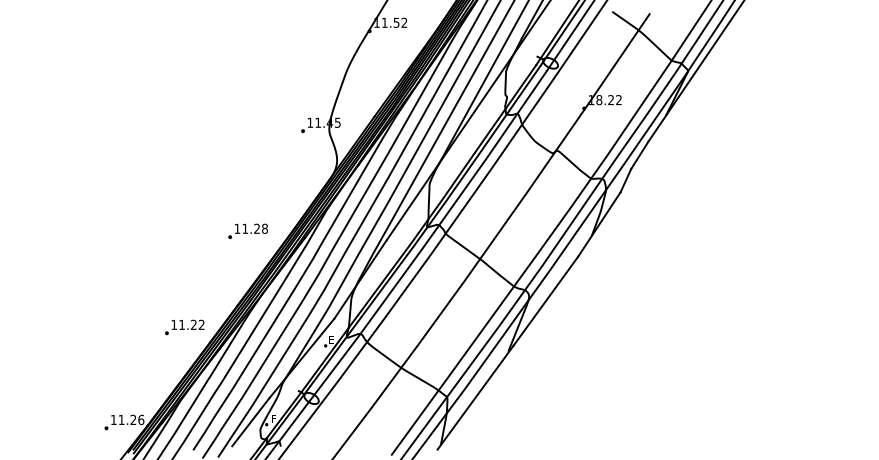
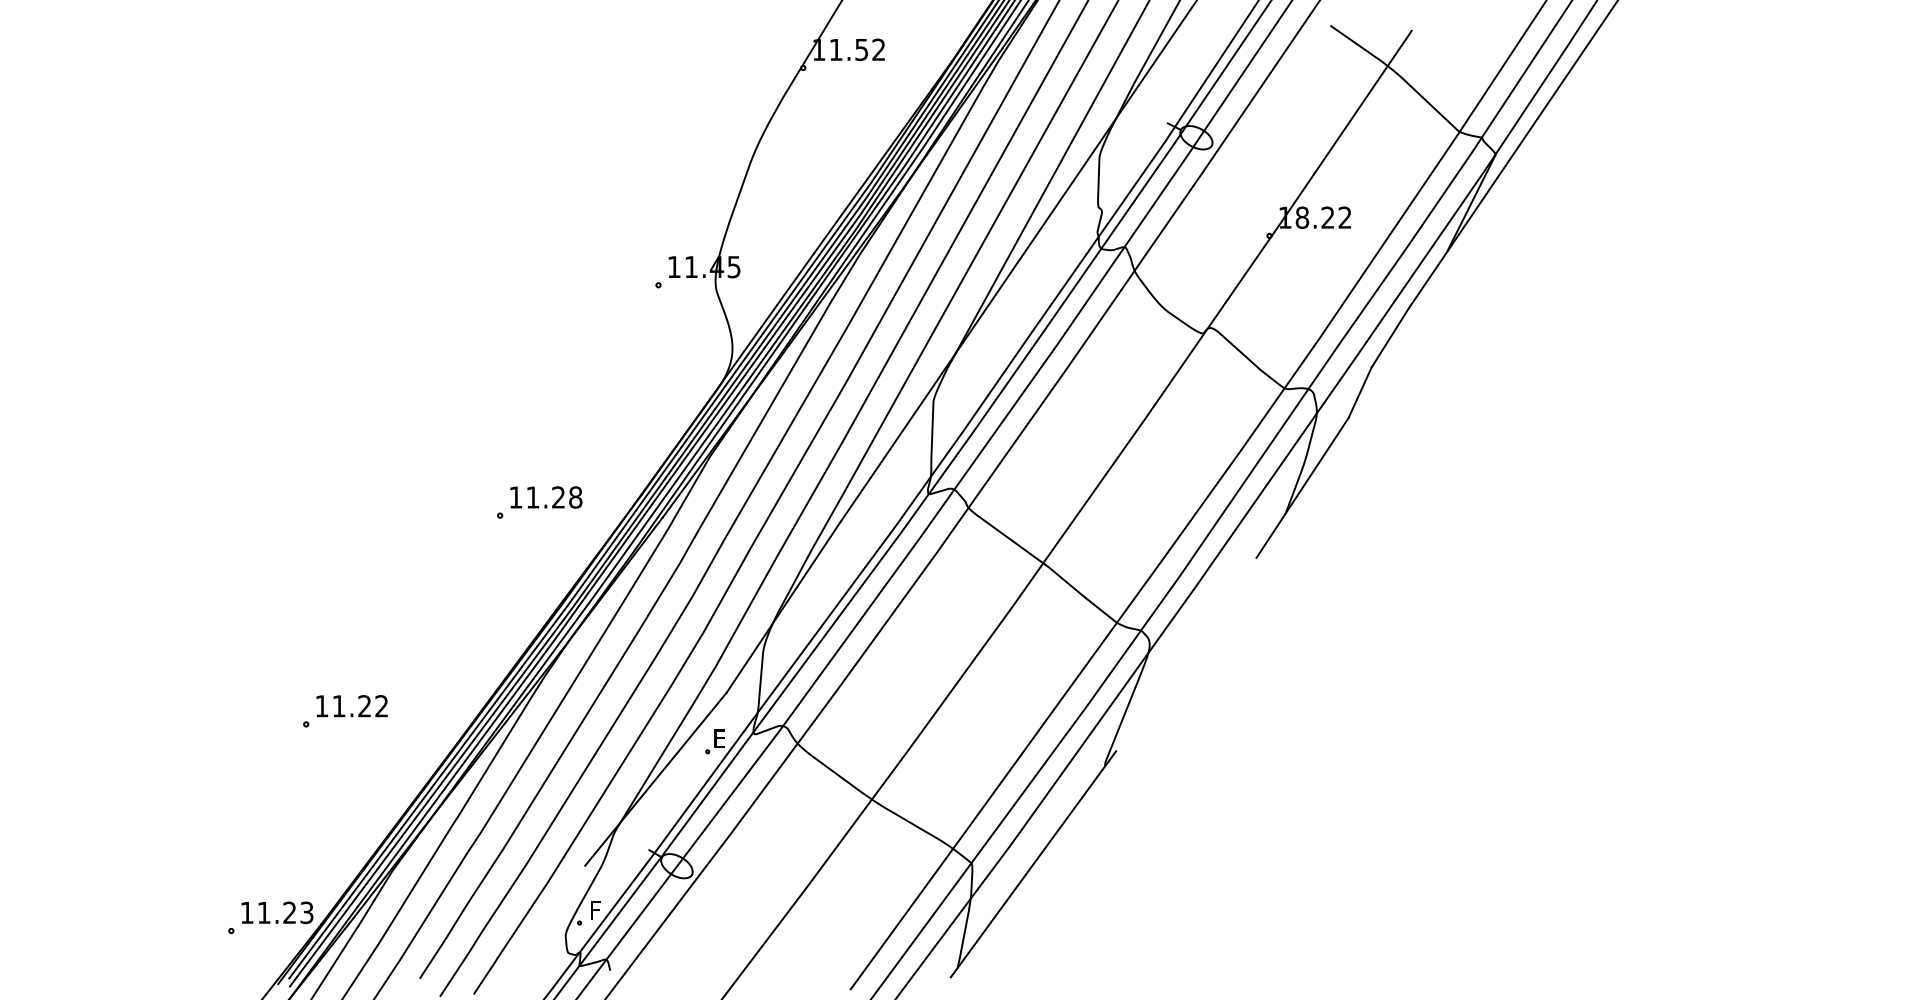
line: (545, 300) -> (1185, 653), removed
part: (184, 327) -> (344, 711), moved
text: (141, 419) -> (307, 911), 11.26 -> 11.23
line: (250, 422) -> (544, 918), removed

